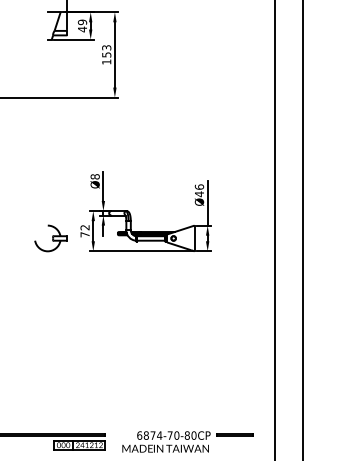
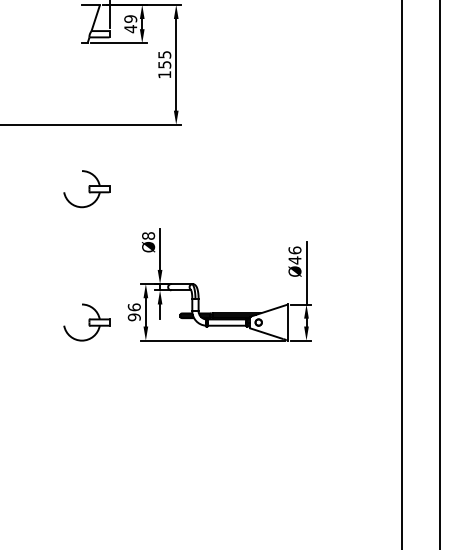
text: (105, 47) -> (163, 54), 153 -> 155
part: (50, 143) -> (85, 189), added
text: (84, 230) -> (133, 311), 72 -> 96

